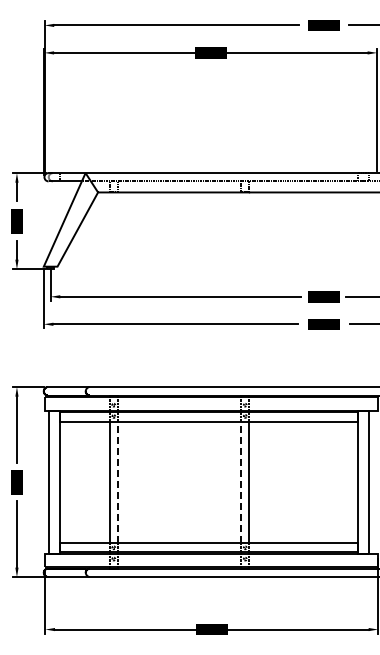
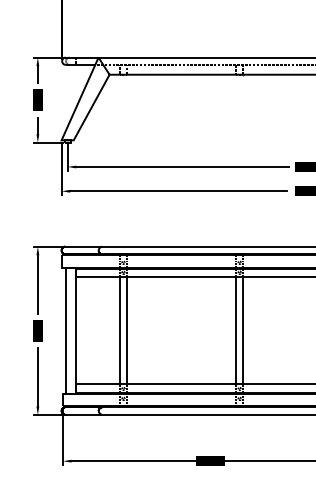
line: (117, 481) -> (126, 330), dashed -> solid
line: (241, 481) -> (236, 330), dashed -> solid

